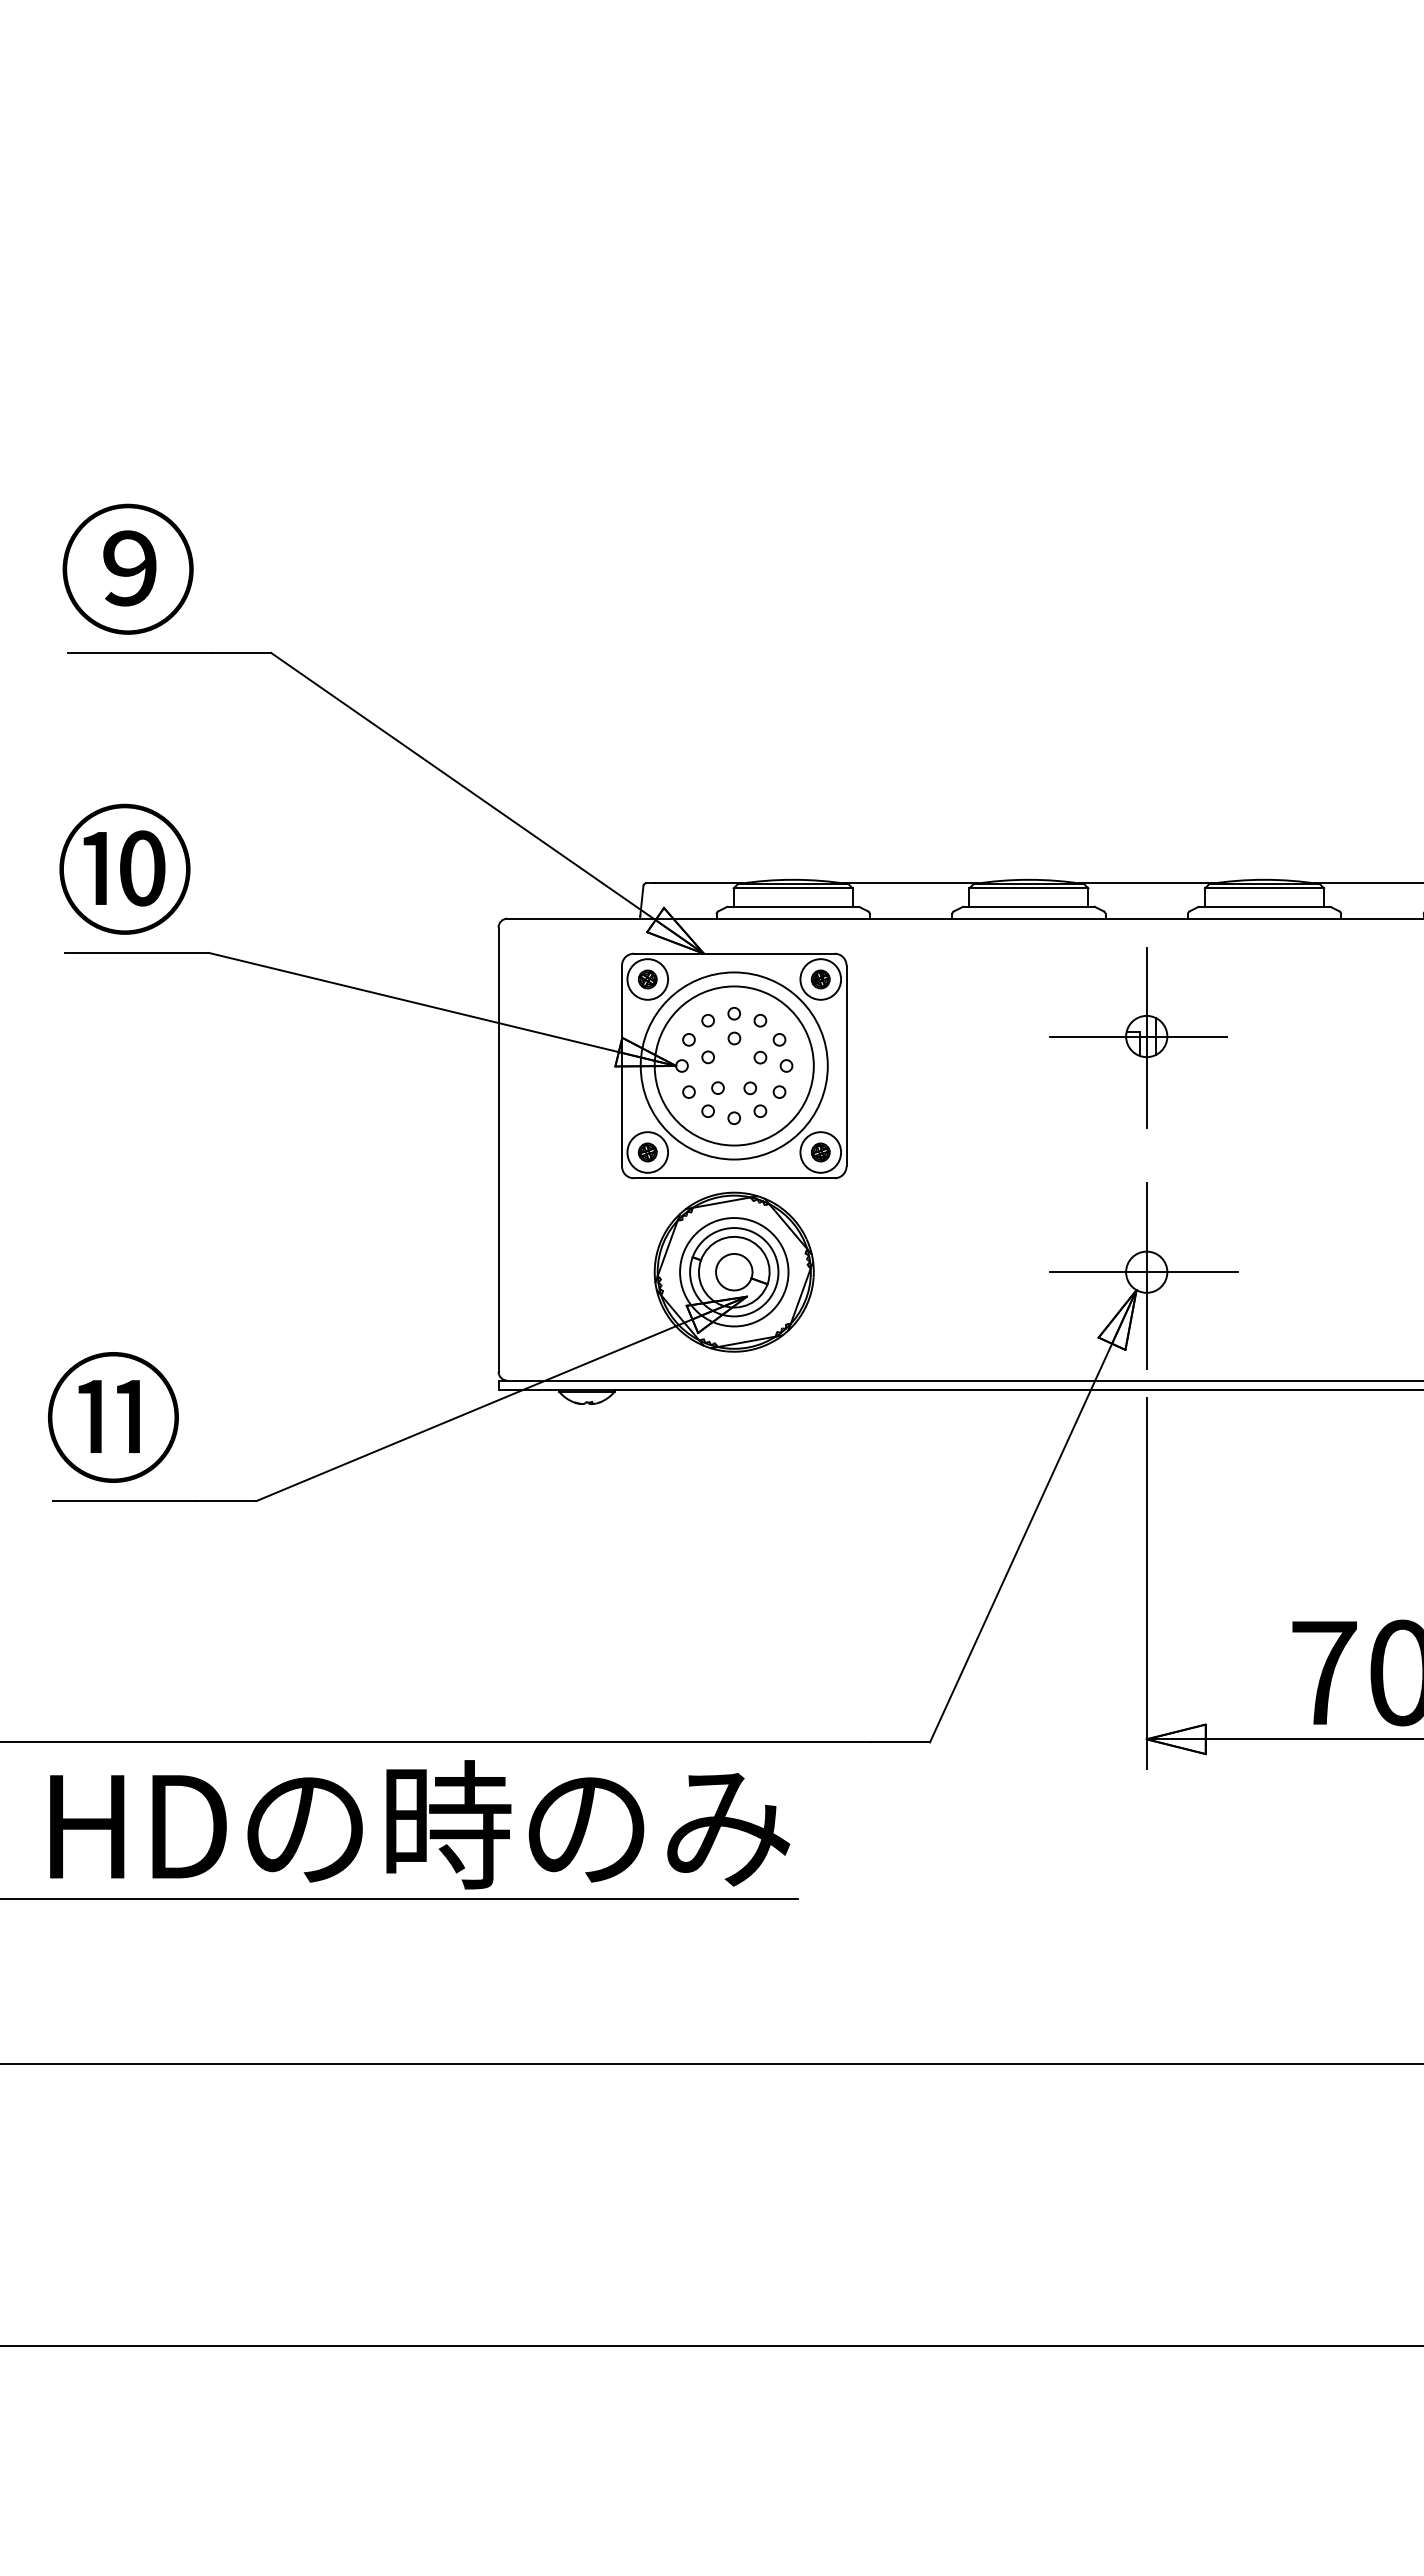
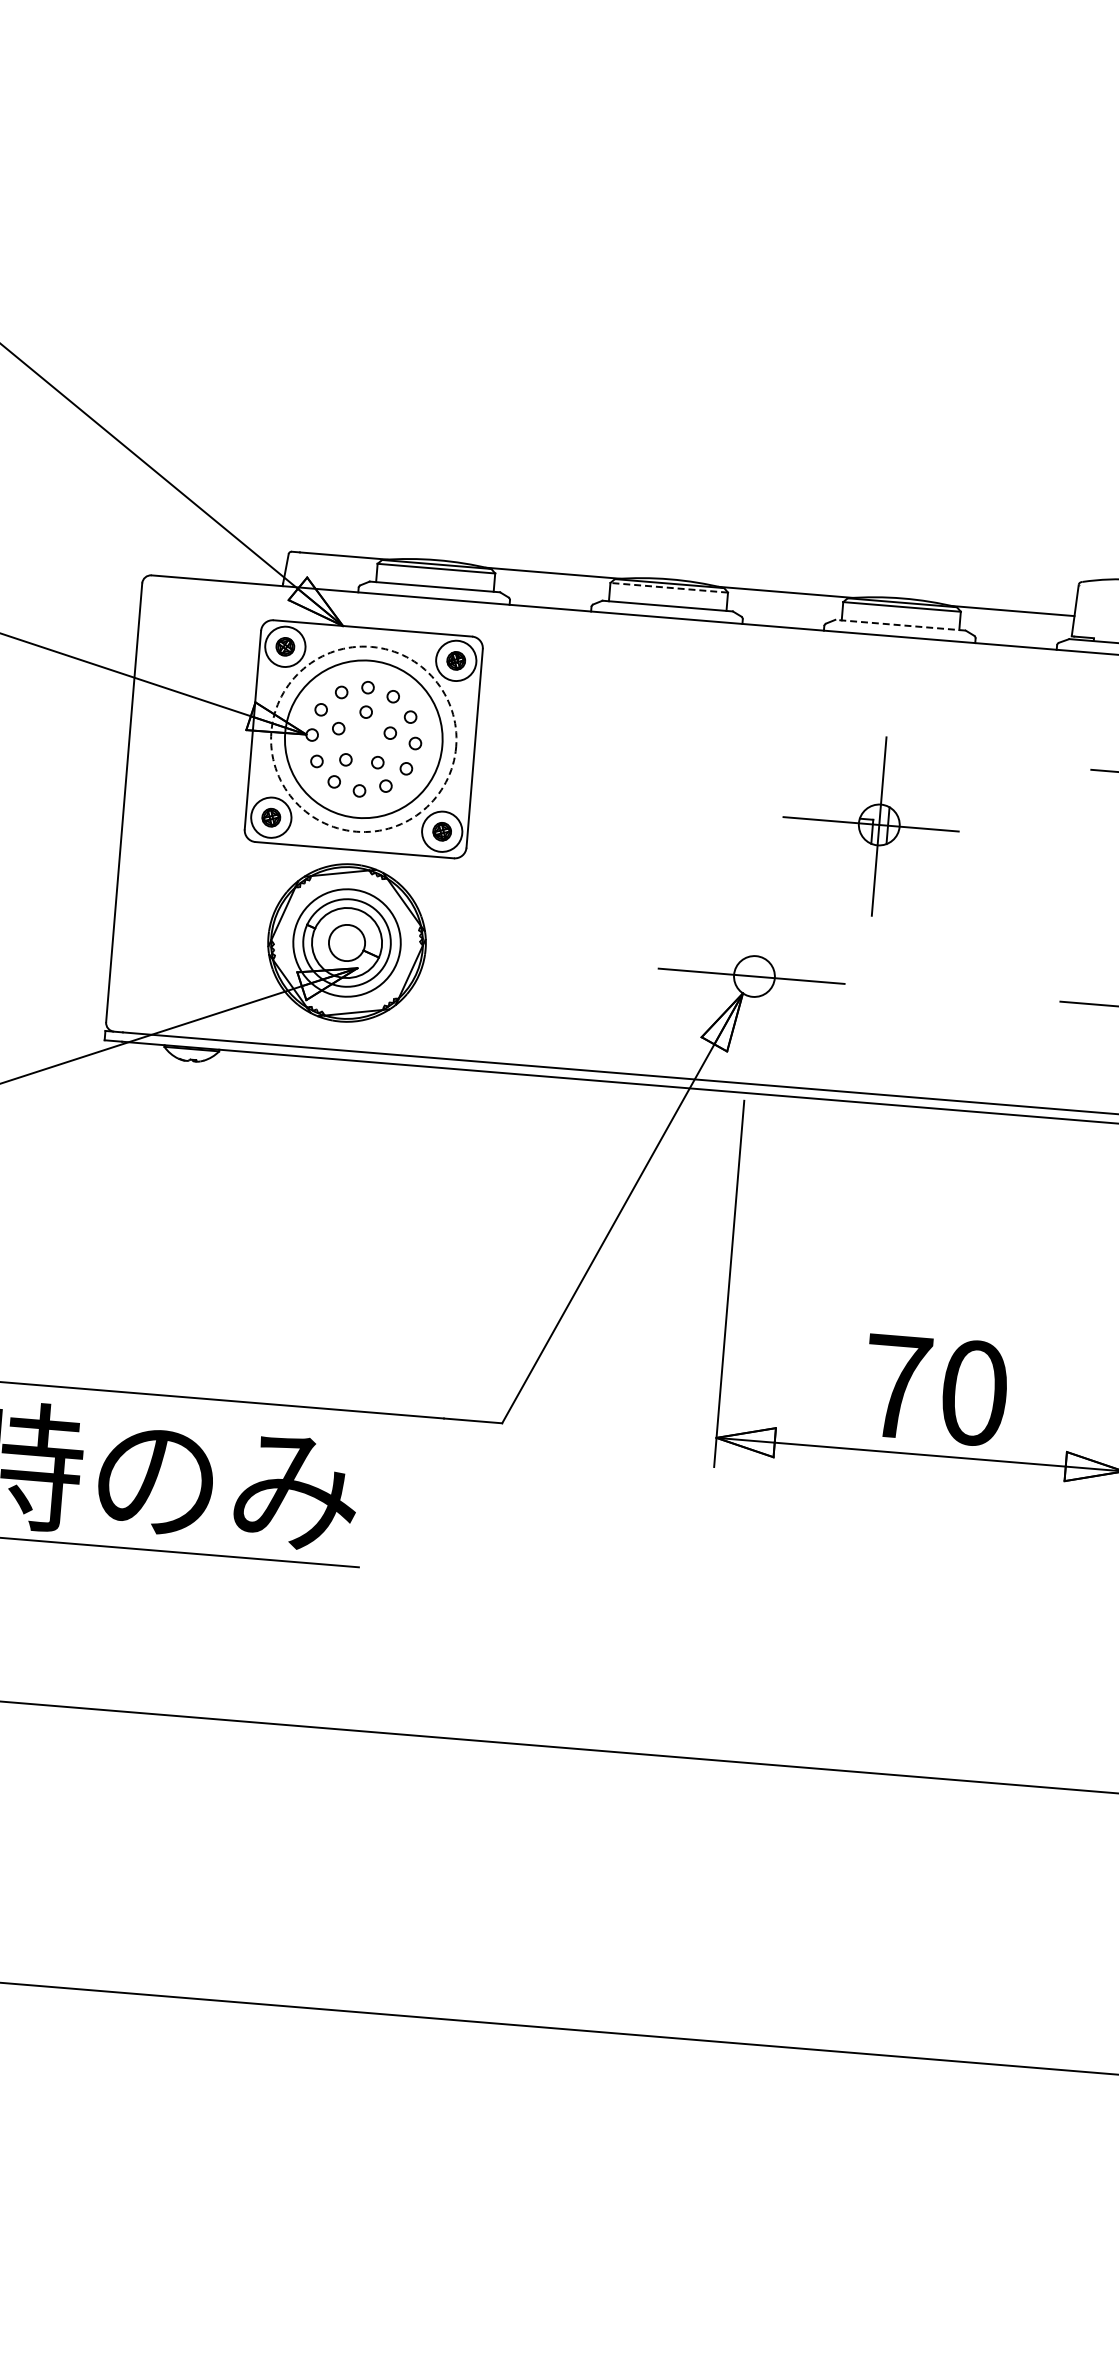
line: (1028, 888) -> (668, 587), solid -> dashed
line: (1264, 906) -> (900, 624), solid -> dashed
part: (1138, 1037) -> (871, 825), moved
circle: (733, 1065) -> (363, 738), solid -> dashed
line: (1146, 1275) -> (753, 979), removed

